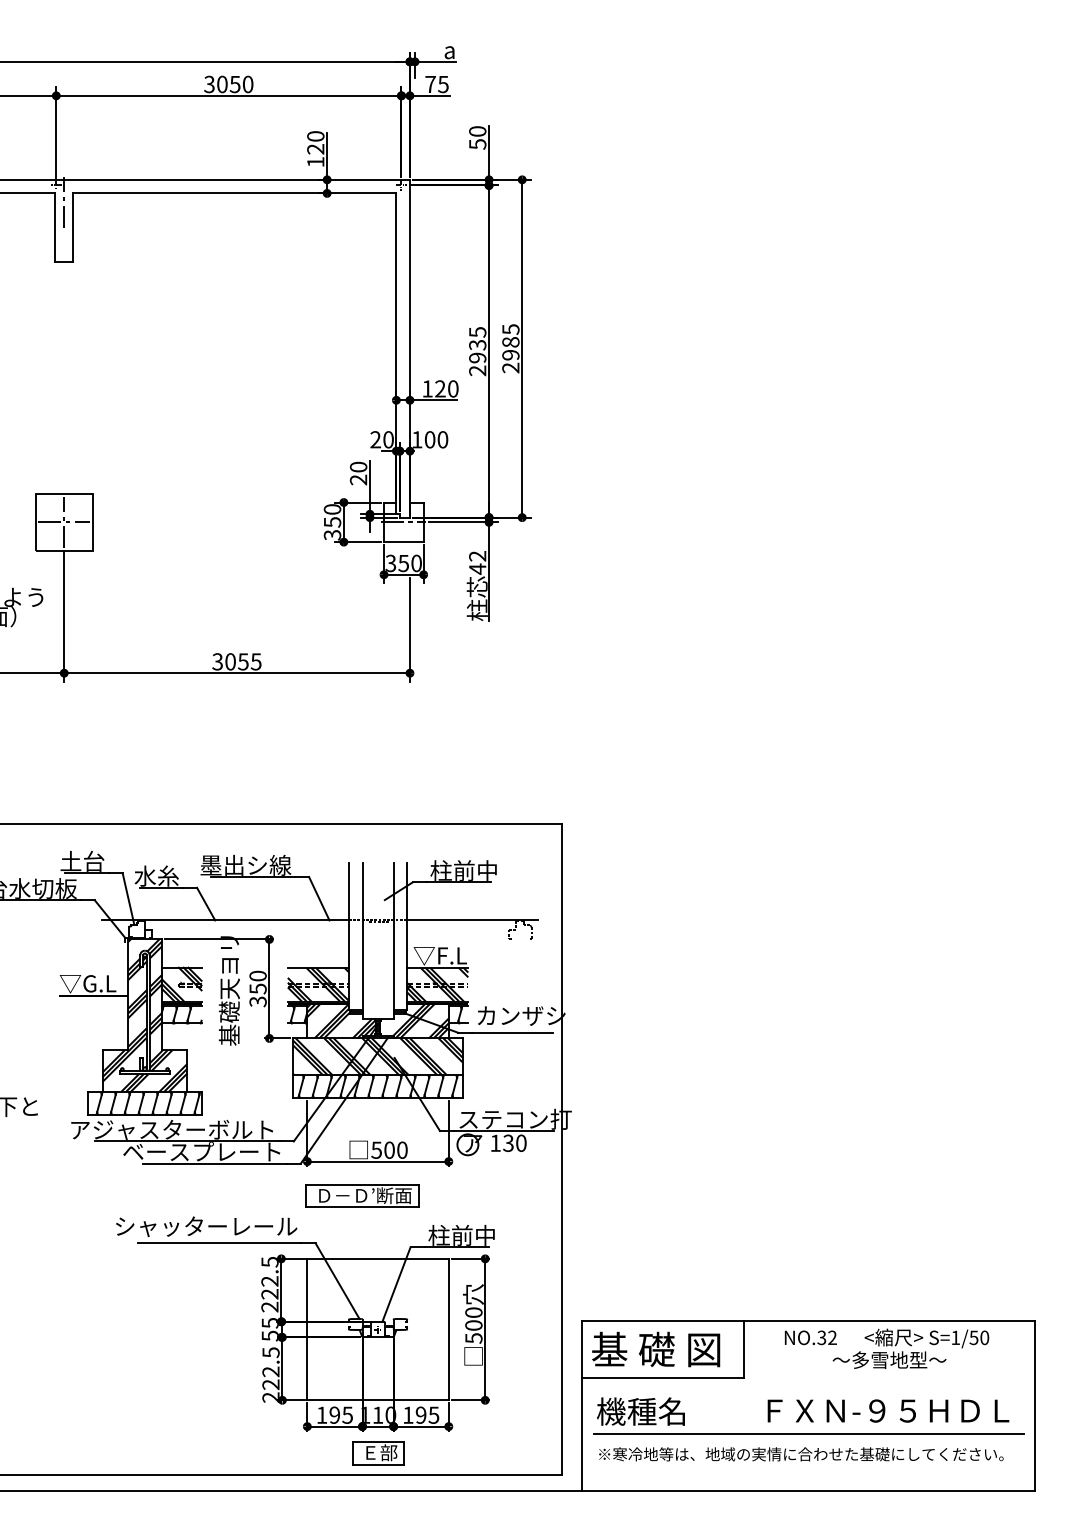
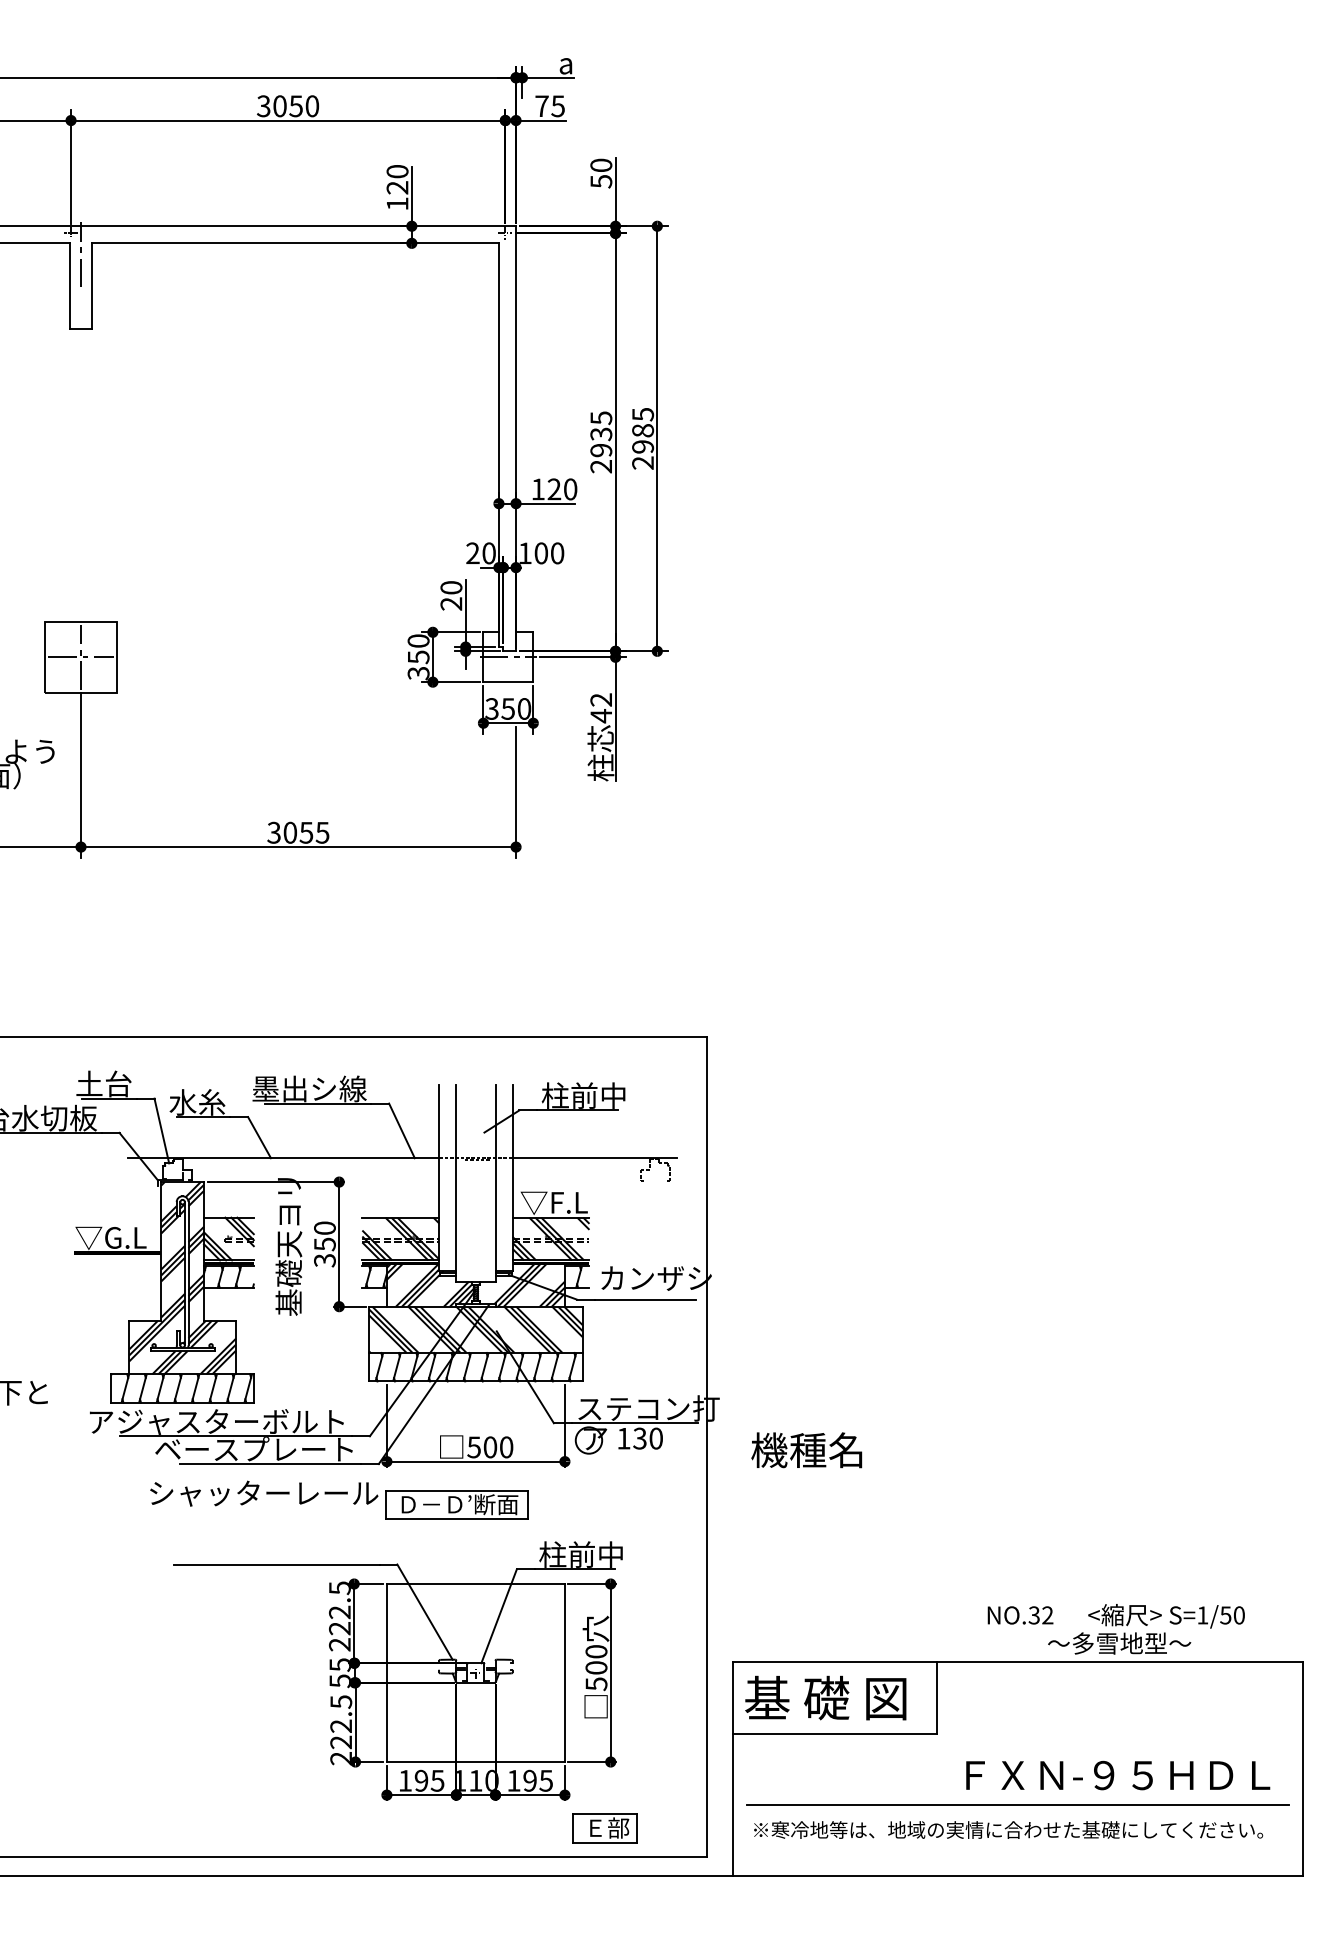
text: (206, 1226) -> (264, 1493), moved
text: (886, 1349) -> (1115, 1629), moved
text: (640, 1411) -> (806, 1450), moved
part: (377, 1453) -> (604, 1828), moved

